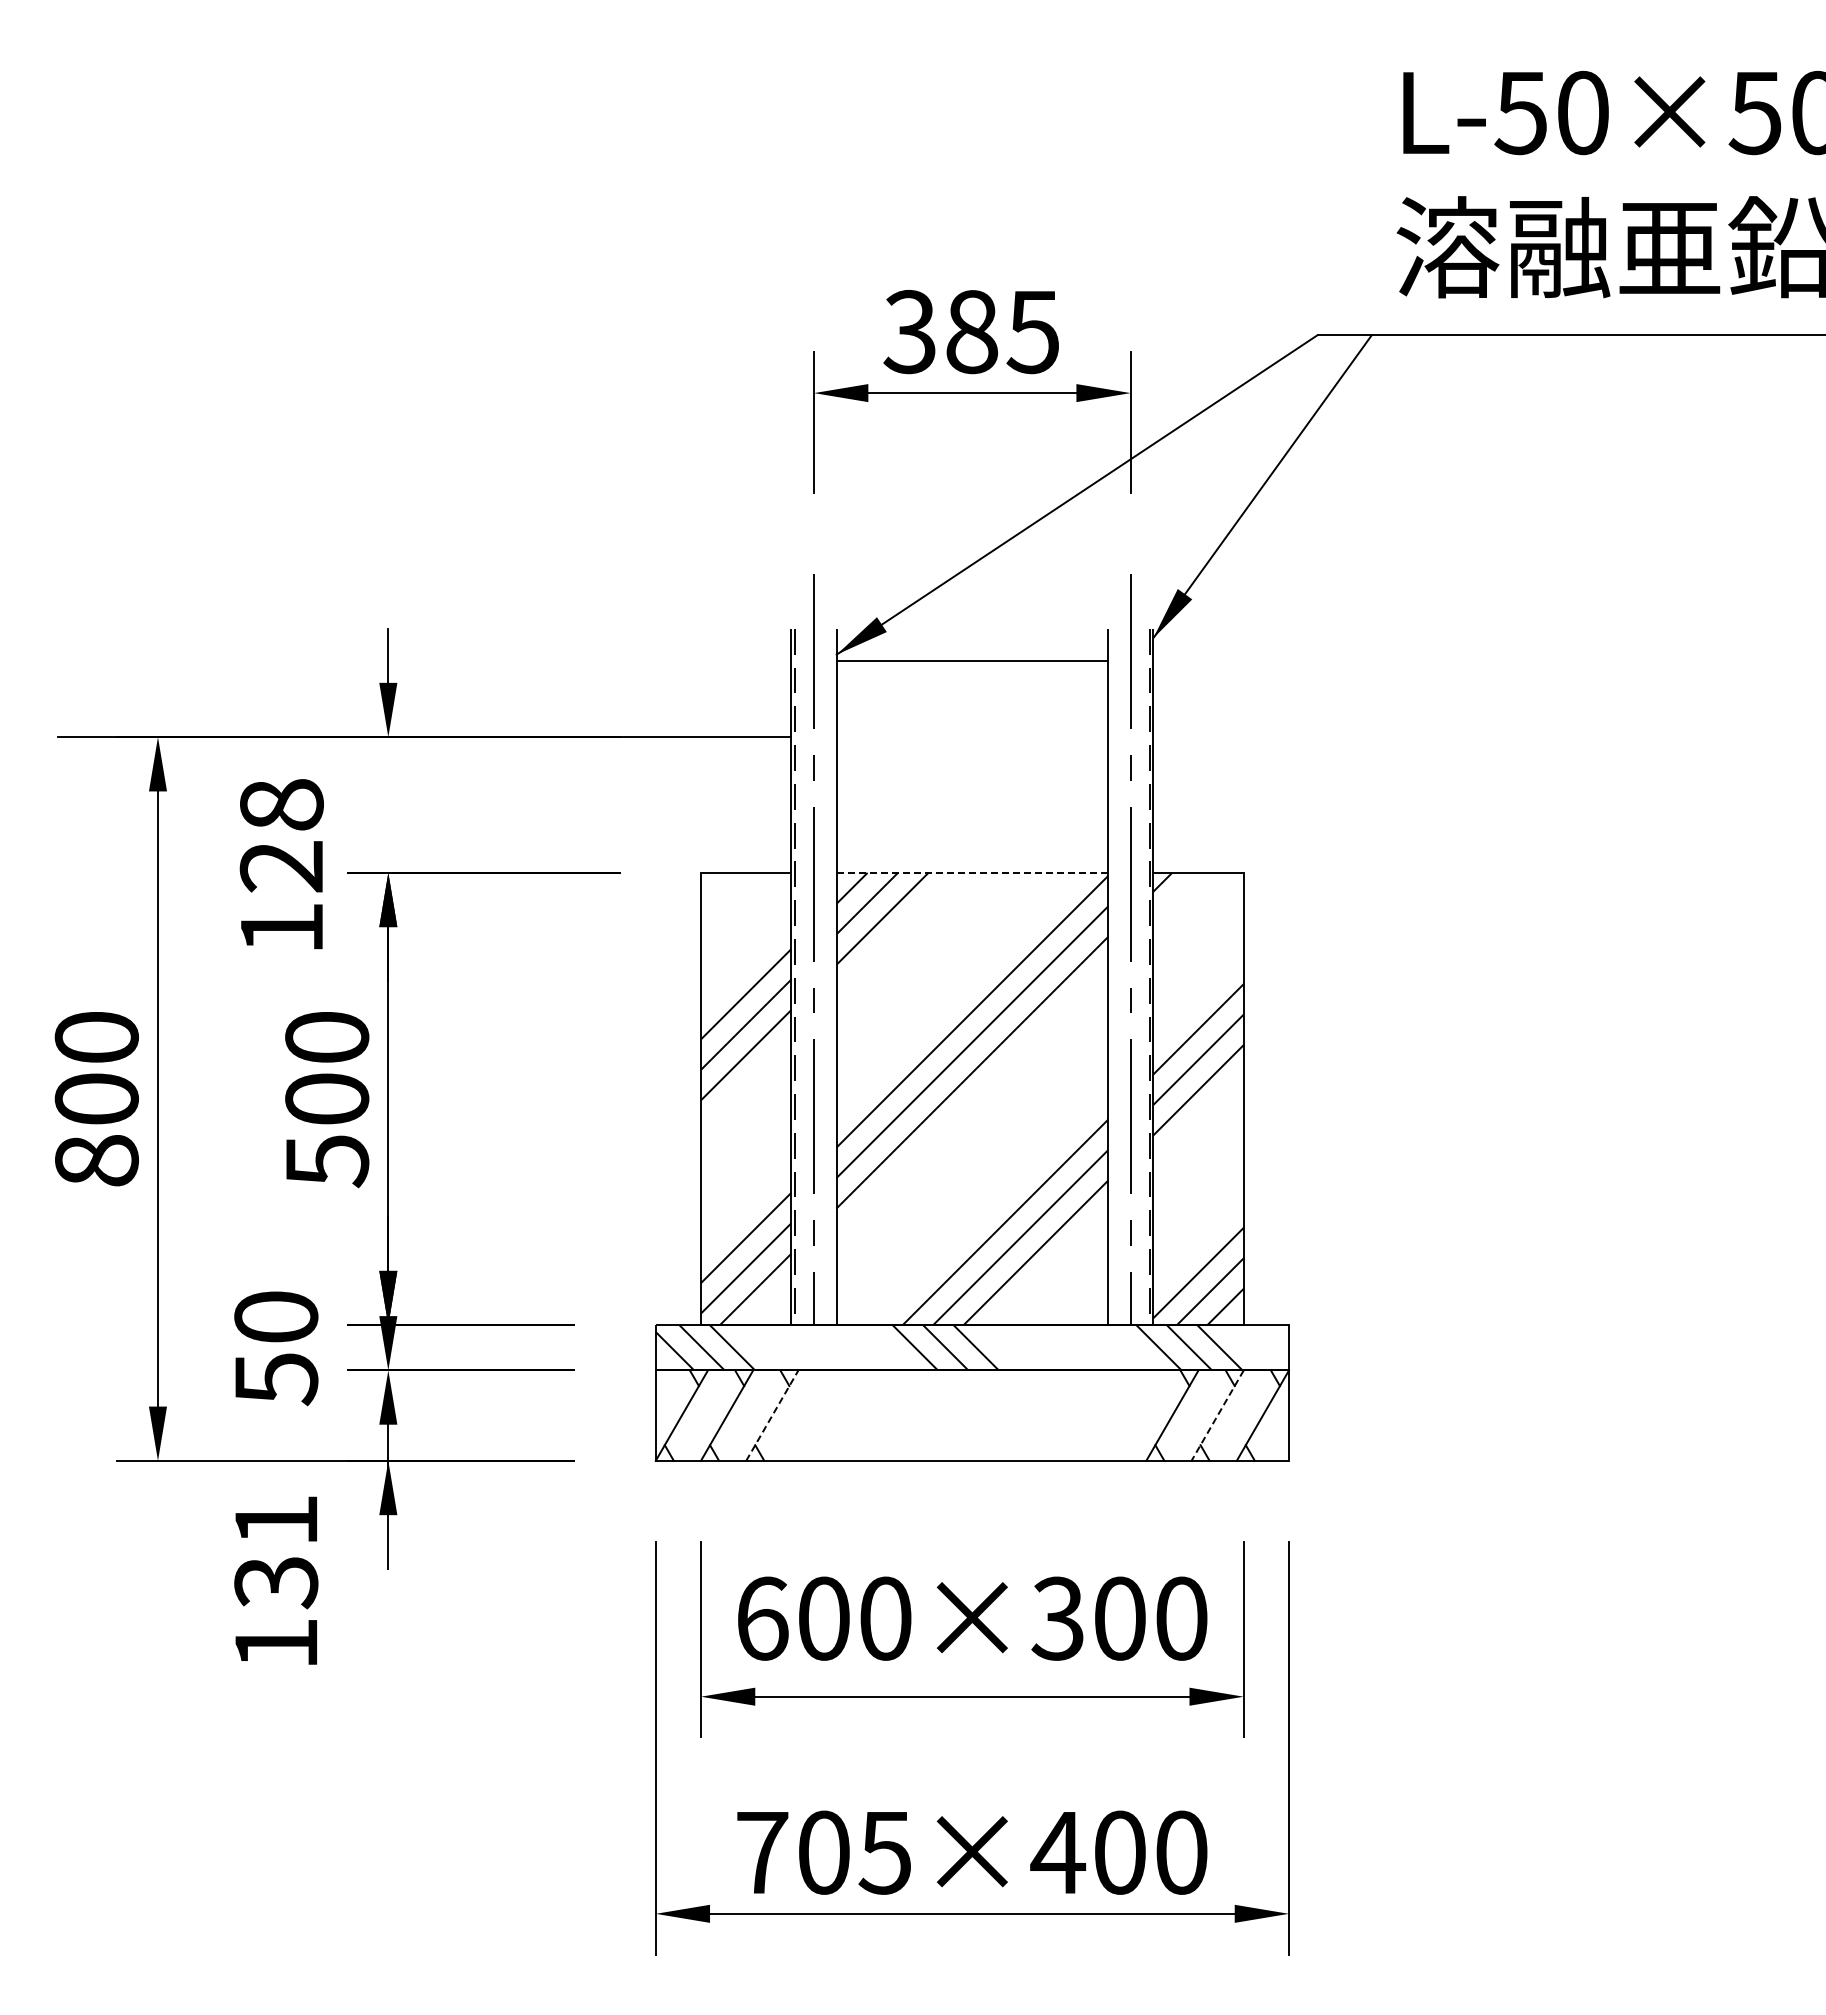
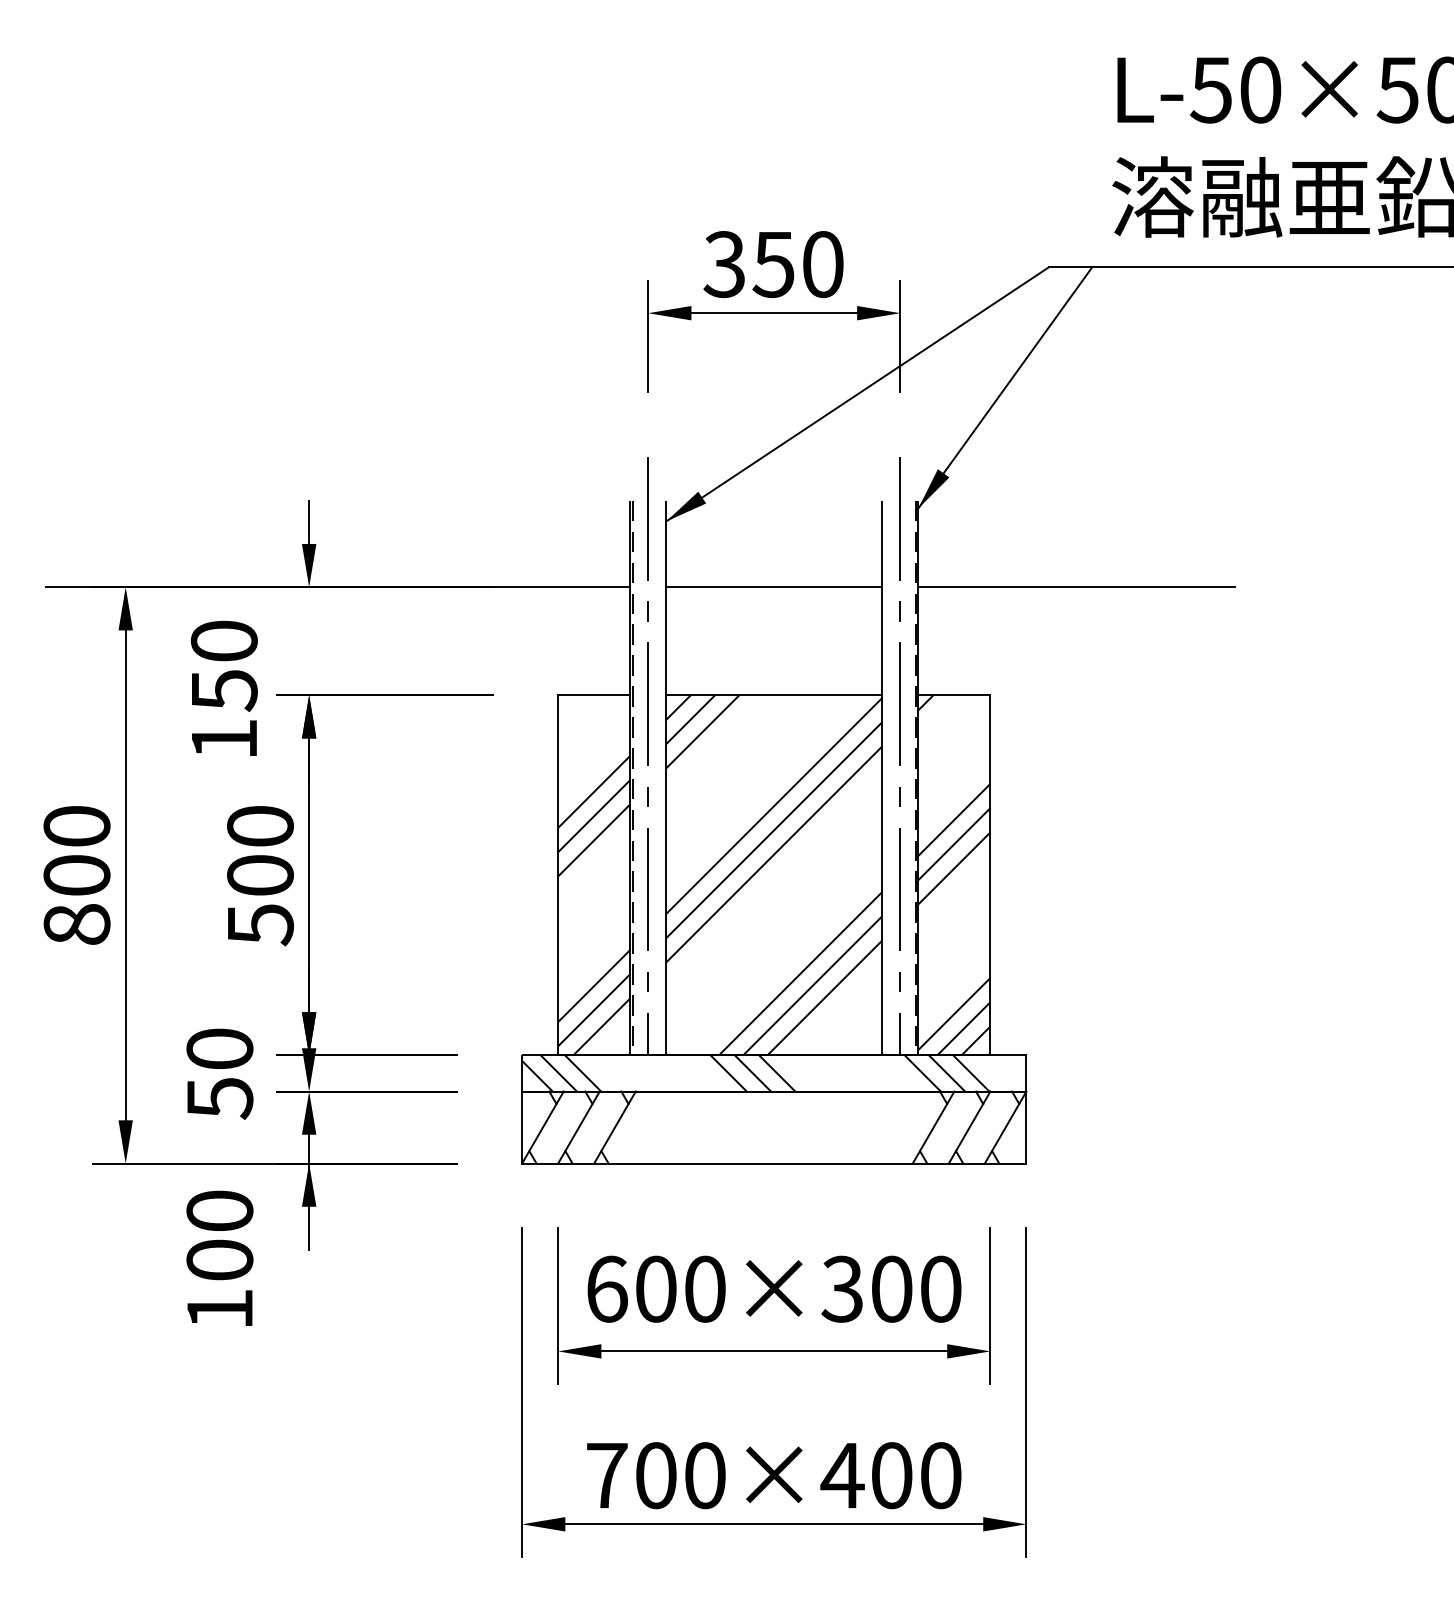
text: (1001, 332) -> (797, 264), 385 -> 350
line: (972, 661) -> (774, 587), moved
line: (1352, 737) -> (1077, 587), added
text: (281, 836) -> (224, 666), 128 -> 150
line: (972, 872) -> (774, 694), dashed -> solid
line: (772, 1415) -> (615, 1127), dashed -> solid
line: (1217, 1416) -> (969, 1128), dashed -> solid
text: (276, 1552) -> (220, 1236), 131 -> 100
text: (884, 1852) -> (704, 1475), 705×400 -> 700×400

